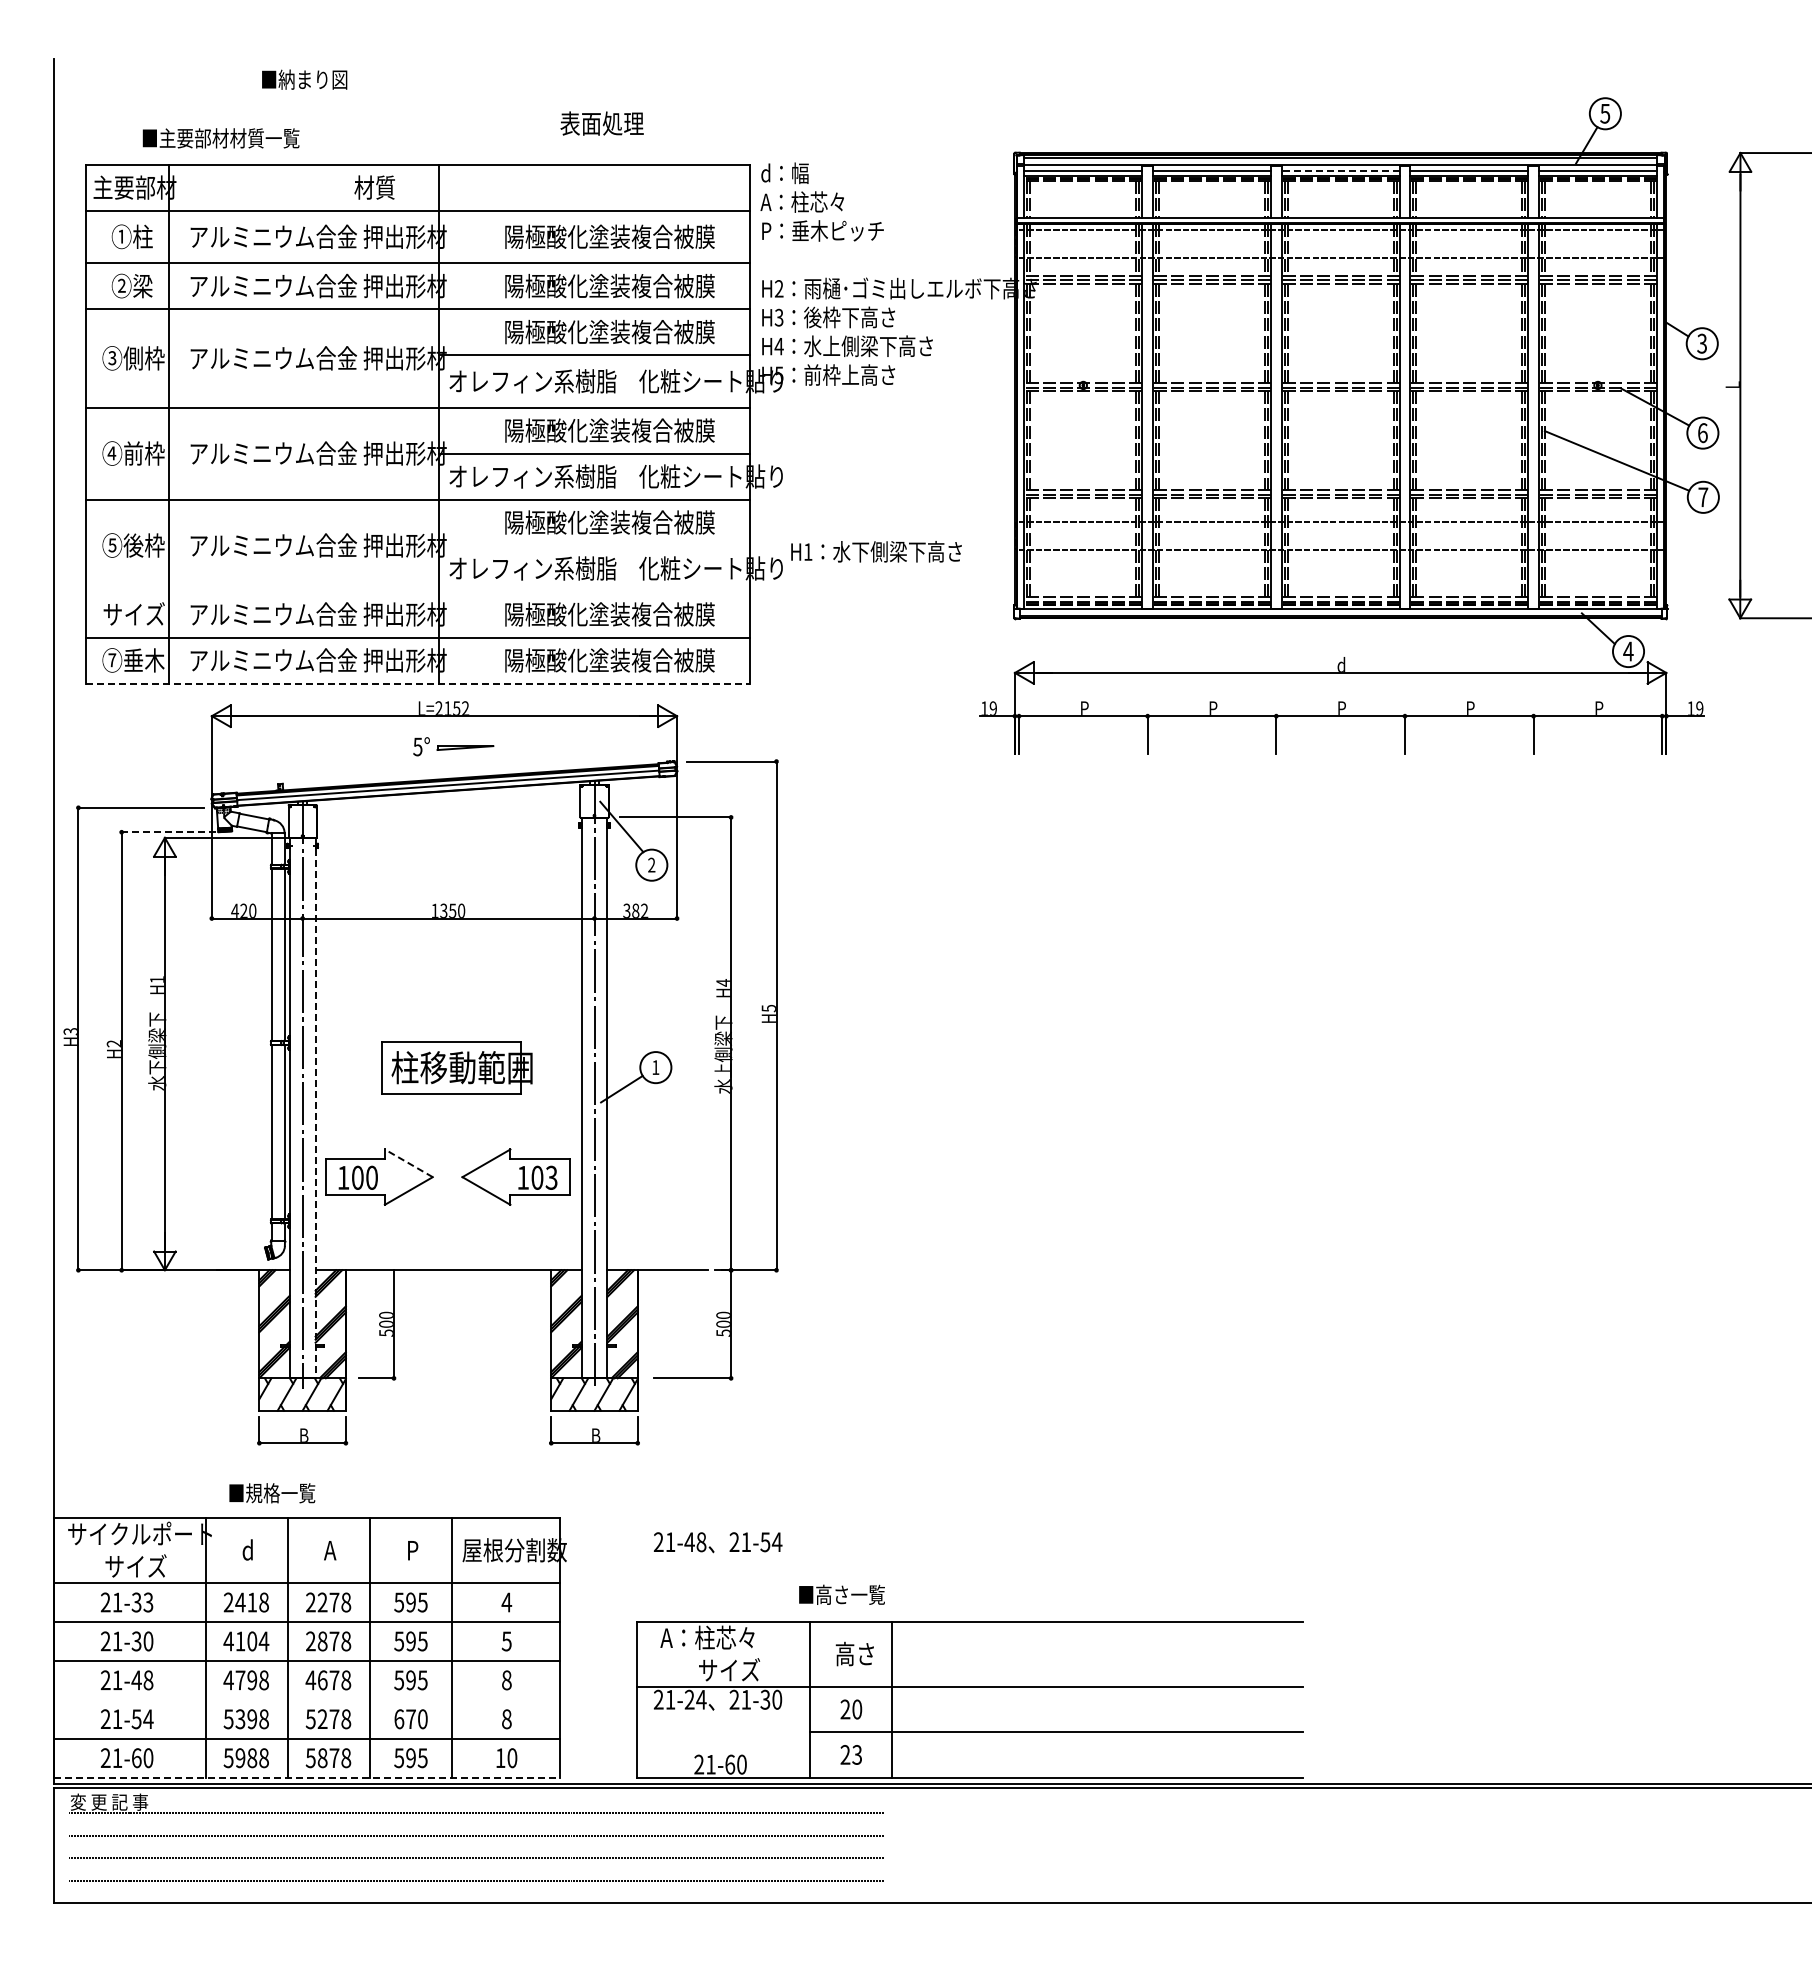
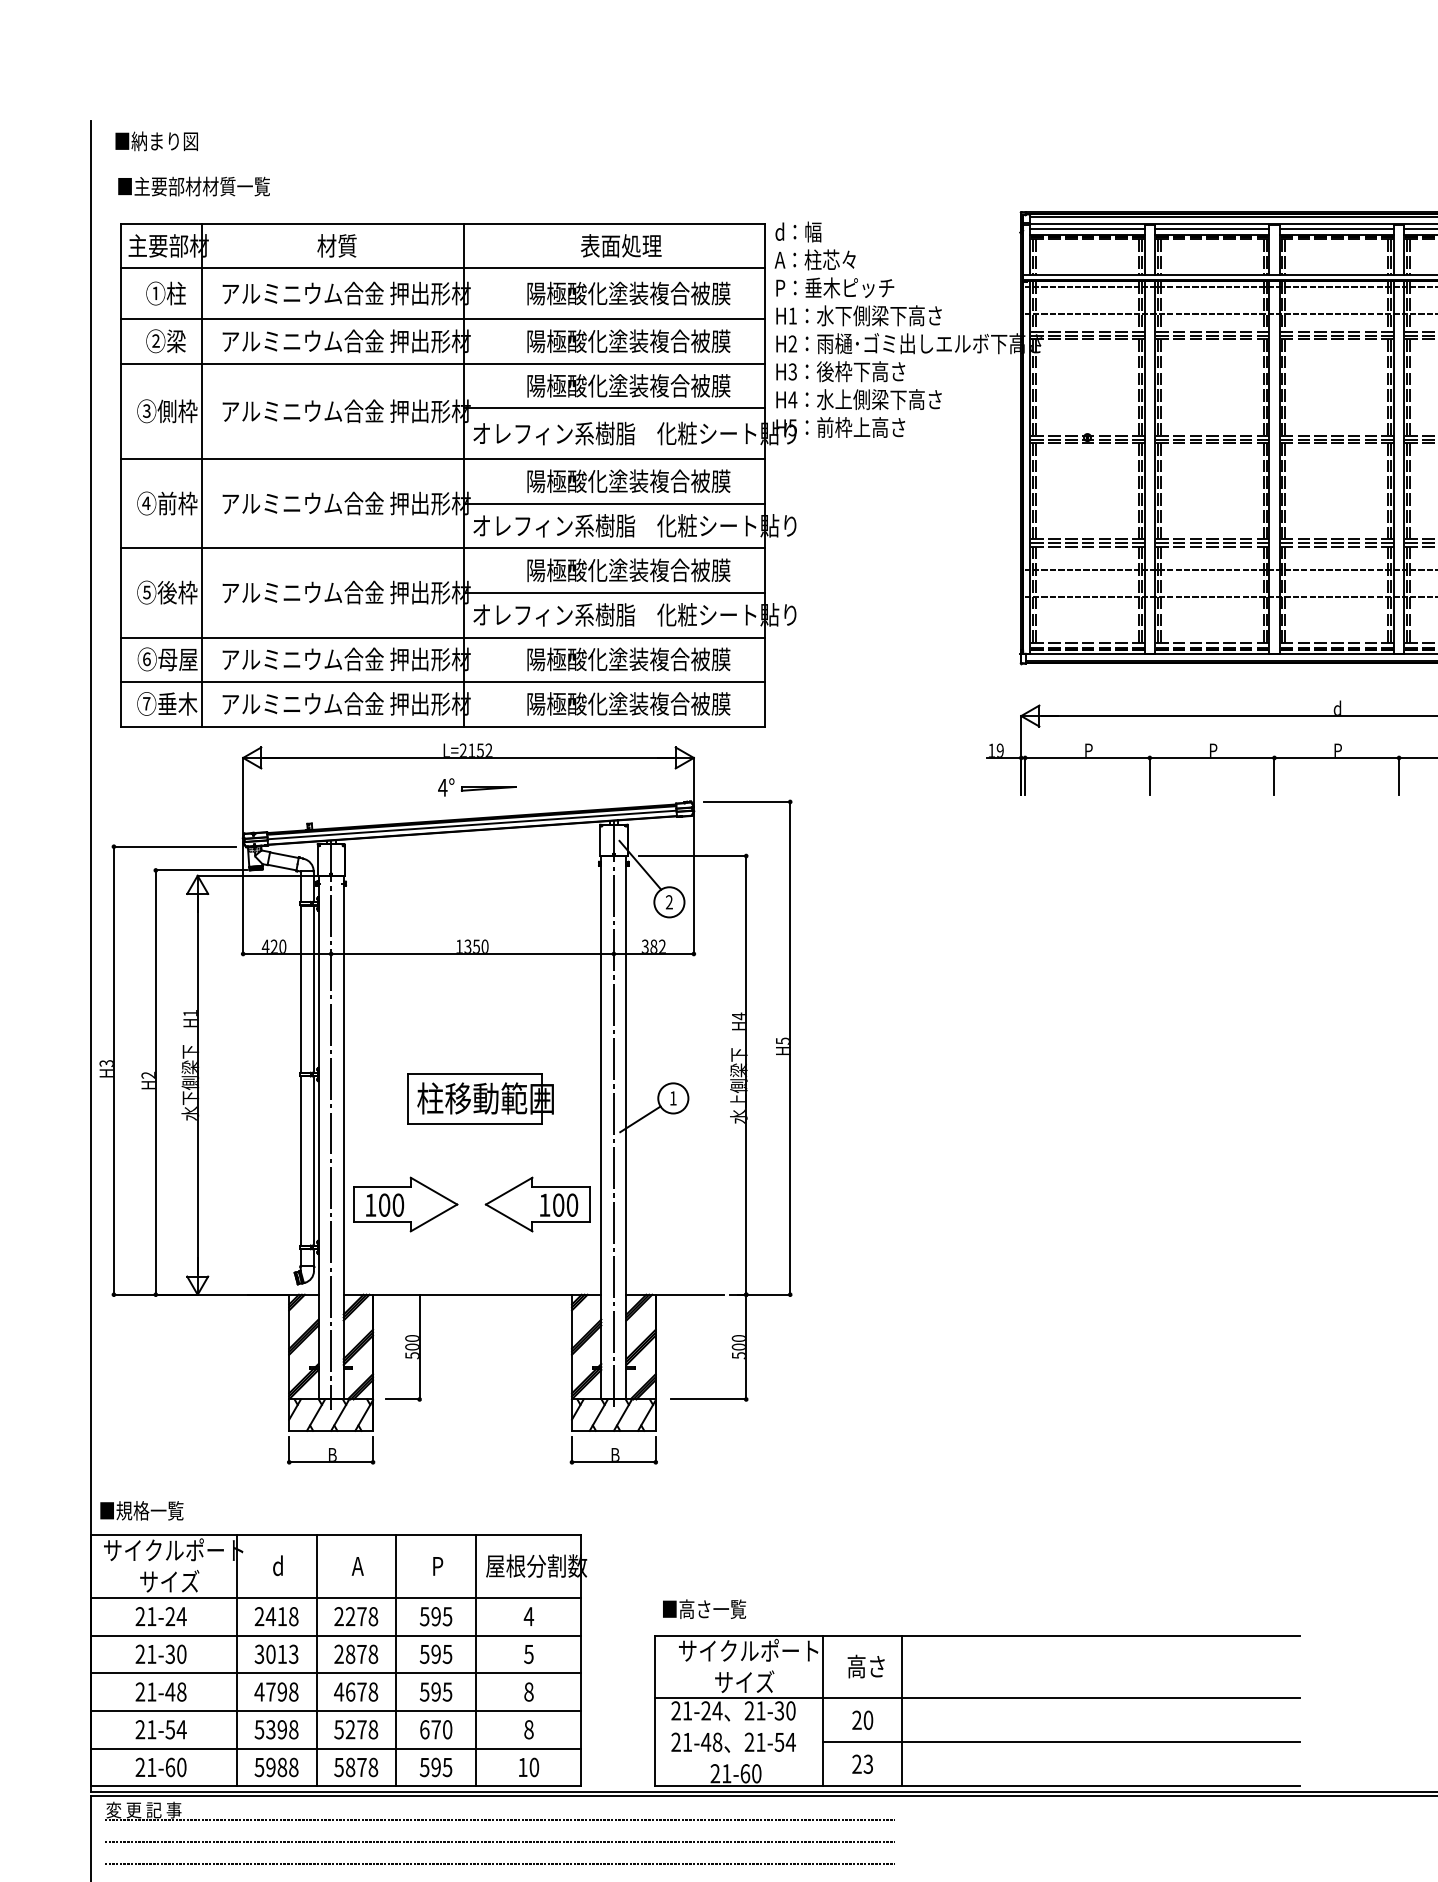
text: (304, 79) -> (156, 141), moved
text: (601, 123) -> (620, 245), moved
text: (220, 138) -> (193, 186), moved
line: (1340, 170) -> (1336, 229), dashed -> solid
text: (374, 187) -> (336, 245), moved
line: (594, 545) -> (613, 592), added
text: (876, 551) -> (859, 315), moved
line: (418, 591) -> (443, 637), added
text: (133, 614) -> (167, 659), サイズ -> ⑥母屋
line: (418, 683) -> (443, 726), dashed -> solid
text: (417, 746) -> (442, 787), 5° -> 4°
line: (168, 832) -> (201, 870), dashed -> solid
line: (315, 1108) -> (343, 1138), dashed -> solid
line: (408, 1163) -> (433, 1191), dashed -> solid
text: (551, 1177) -> (572, 1204), 103 -> 100
text: (272, 1493) -> (142, 1511), moved
text: (717, 1542) -> (733, 1742), moved
text: (841, 1594) -> (703, 1608), moved
text: (142, 1602) -> (175, 1616), 21-33 -> 21-24
text: (732, 1637) -> (747, 1650), A：柱芯々 -> サイクルポート
text: (246, 1641) -> (276, 1654), 4104 -> 3013
line: (307, 1699) -> (335, 1710), added
line: (307, 1777) -> (335, 1786), dashed -> solid

